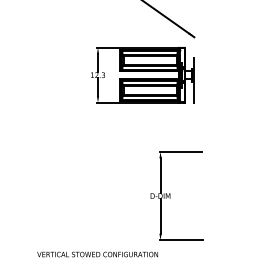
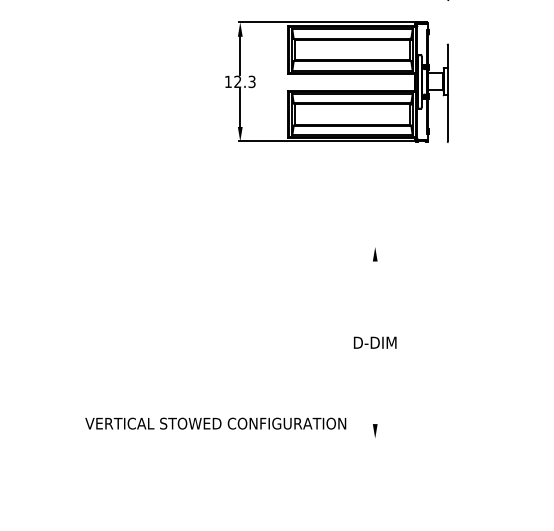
line: (180, 151) -> (418, 246), removed
line: (160, 175) -> (375, 298), removed
line: (160, 216) -> (375, 386), removed
line: (181, 240) -> (420, 438), removed
text: (97, 254) -> (215, 423), moved

